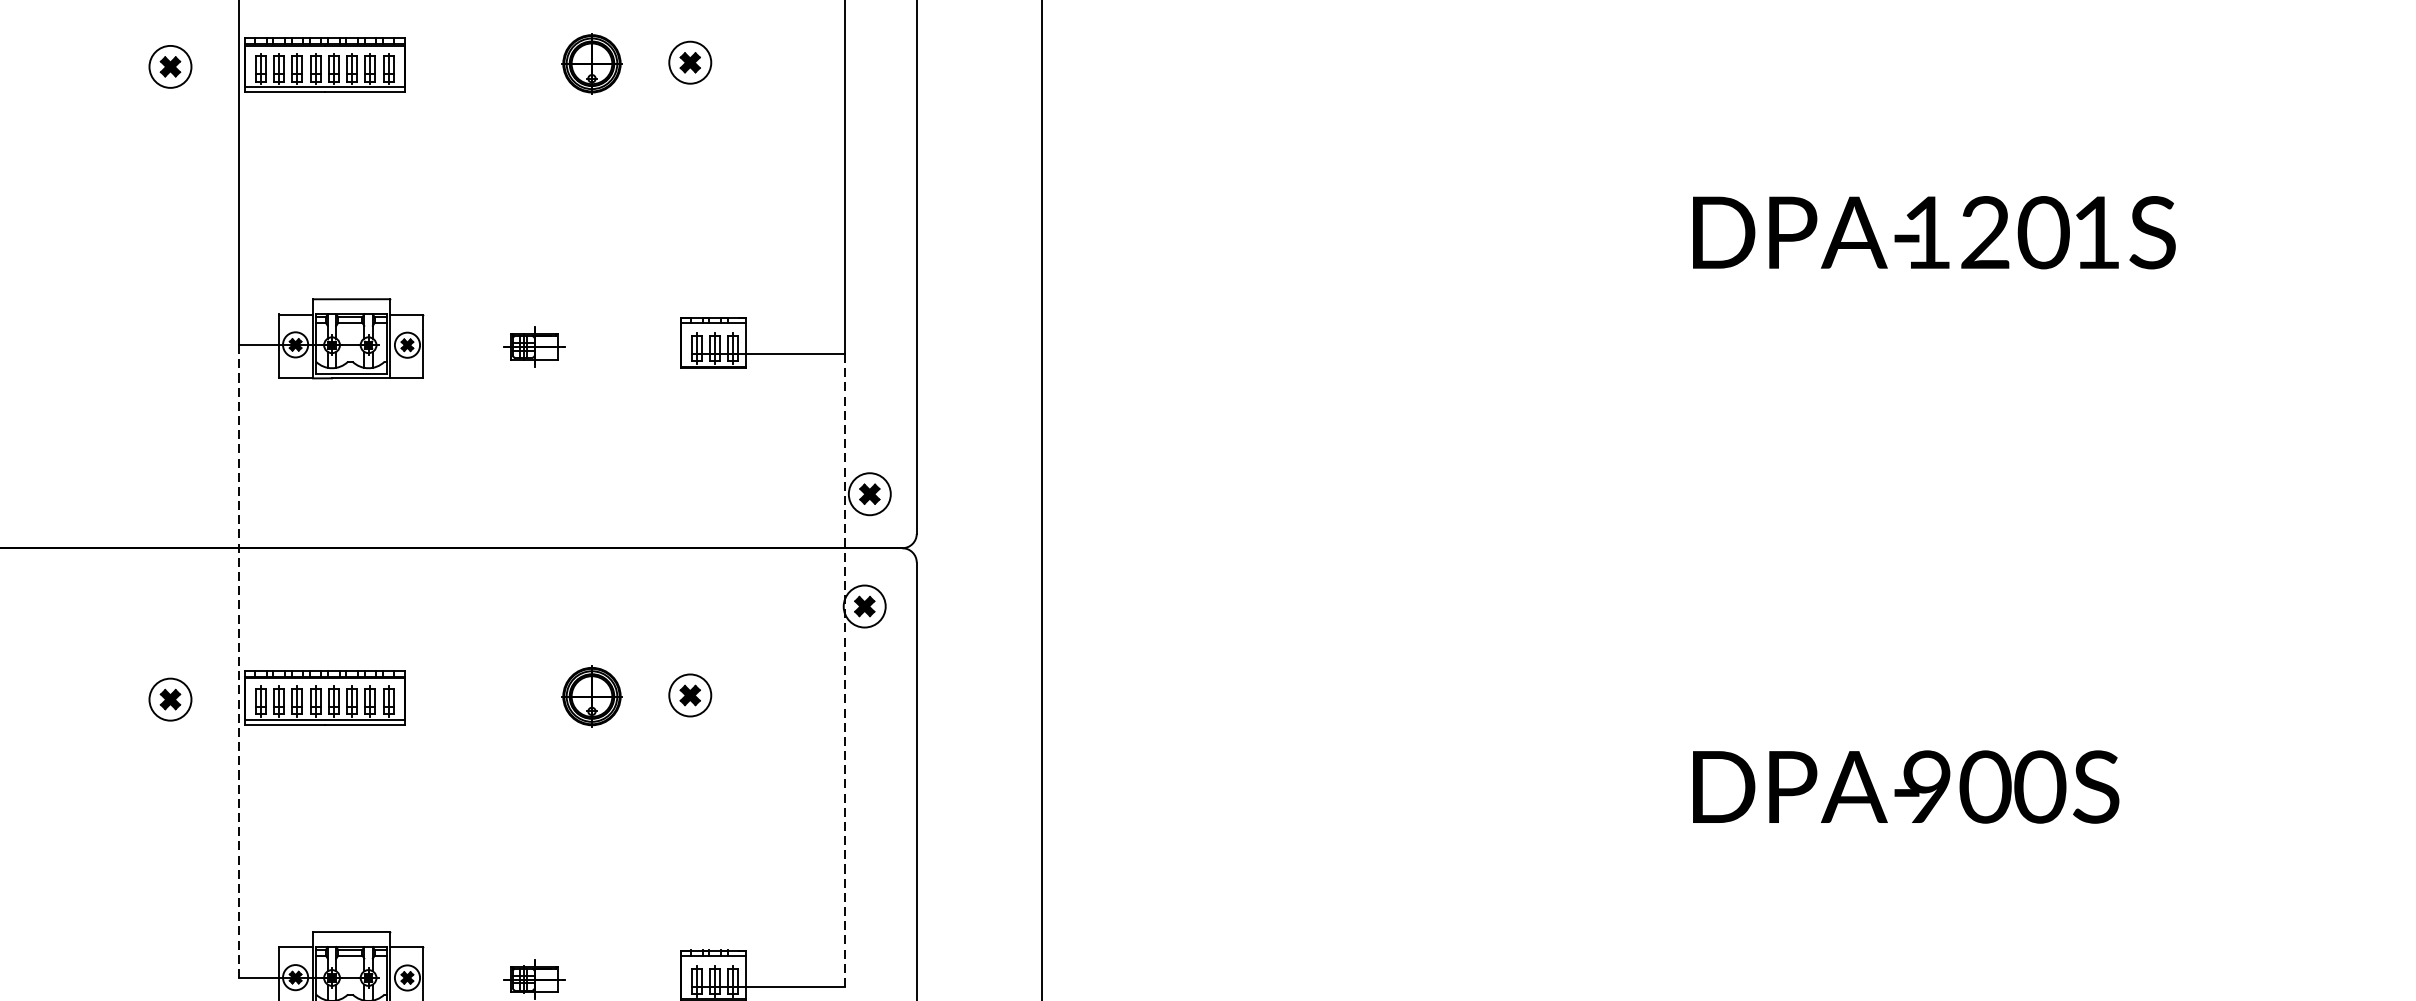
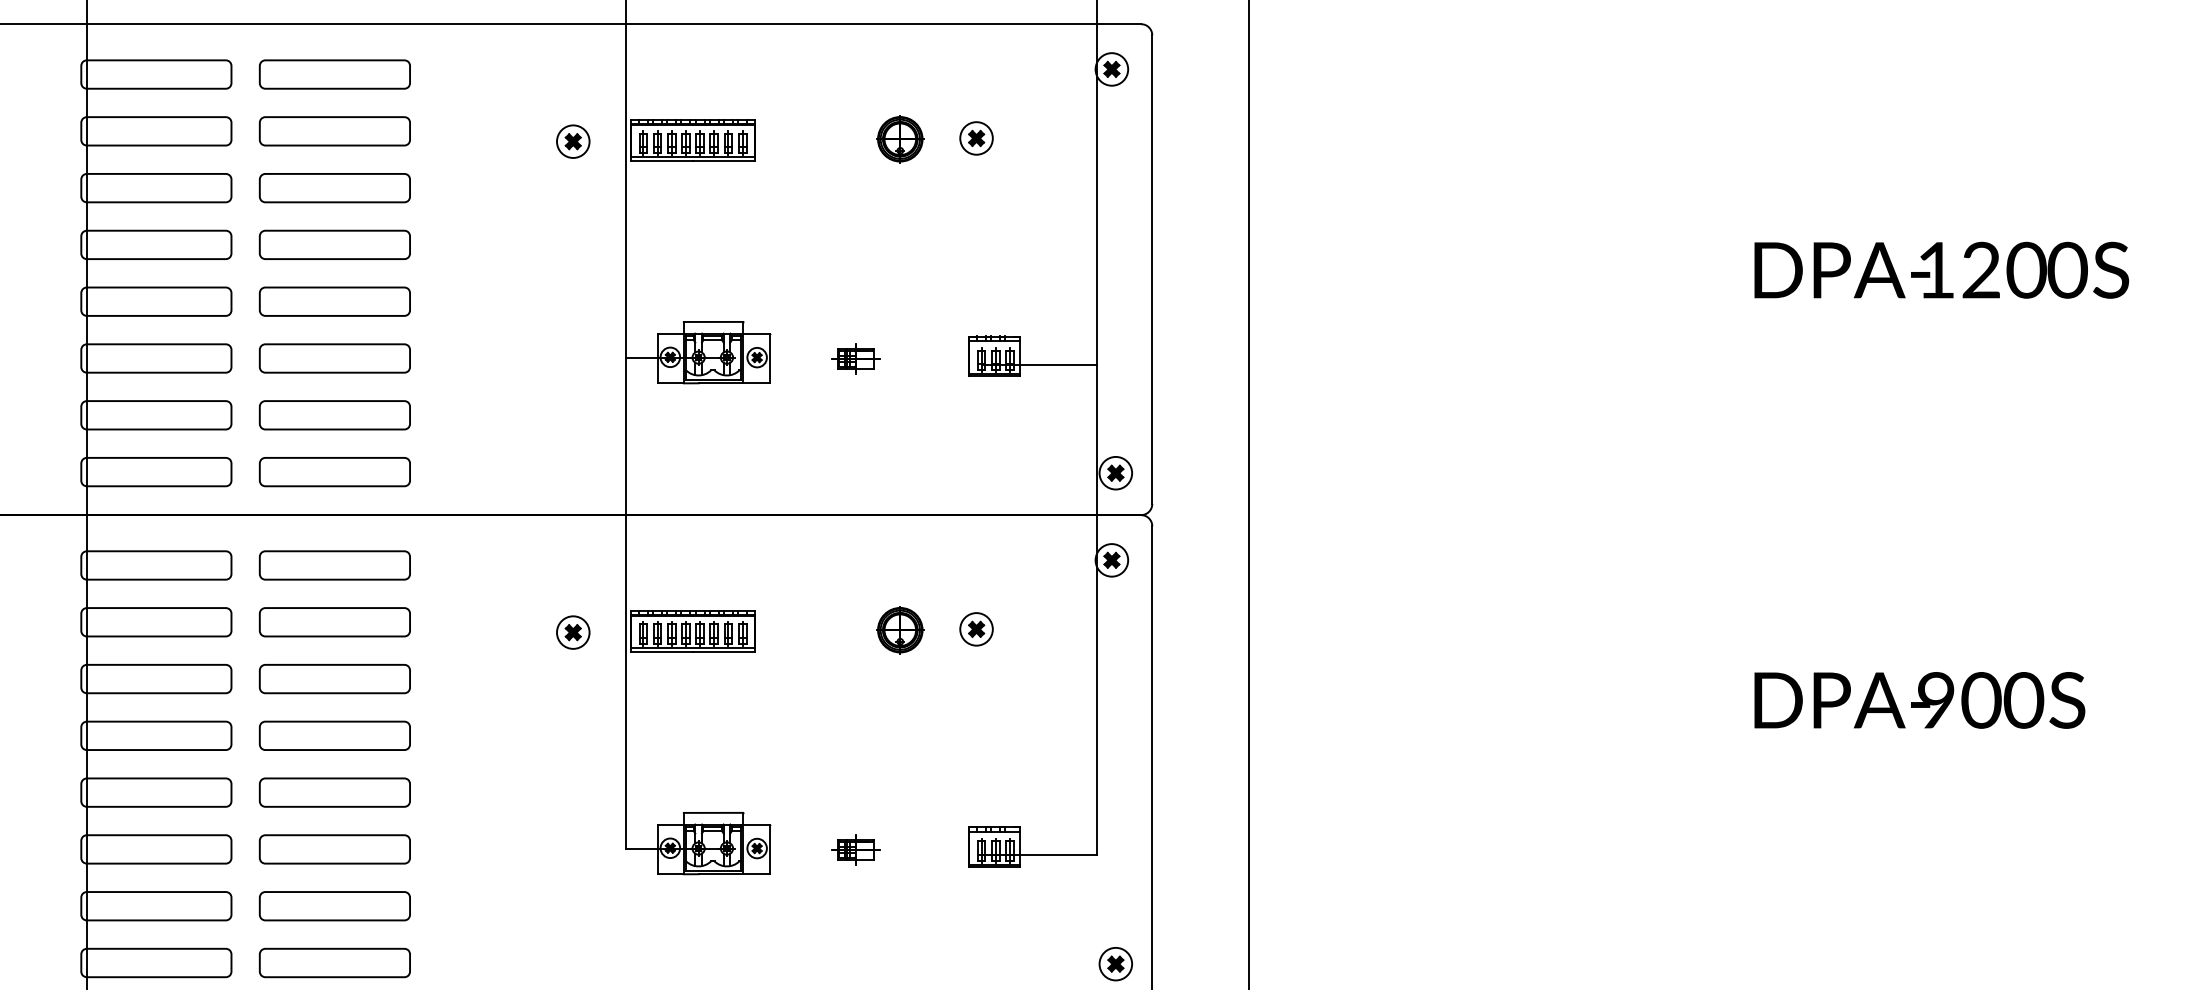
text: (2096, 231) -> (2067, 269), 1S -> 0S
line: (239, 660) -> (626, 602), dashed -> solid
line: (844, 671) -> (1096, 610), dashed -> solid

